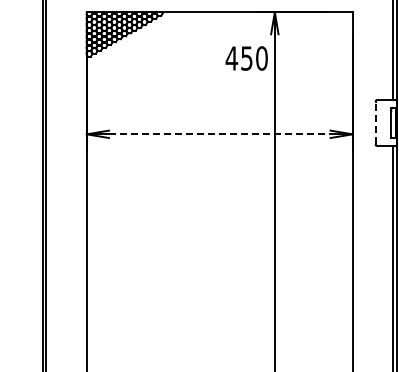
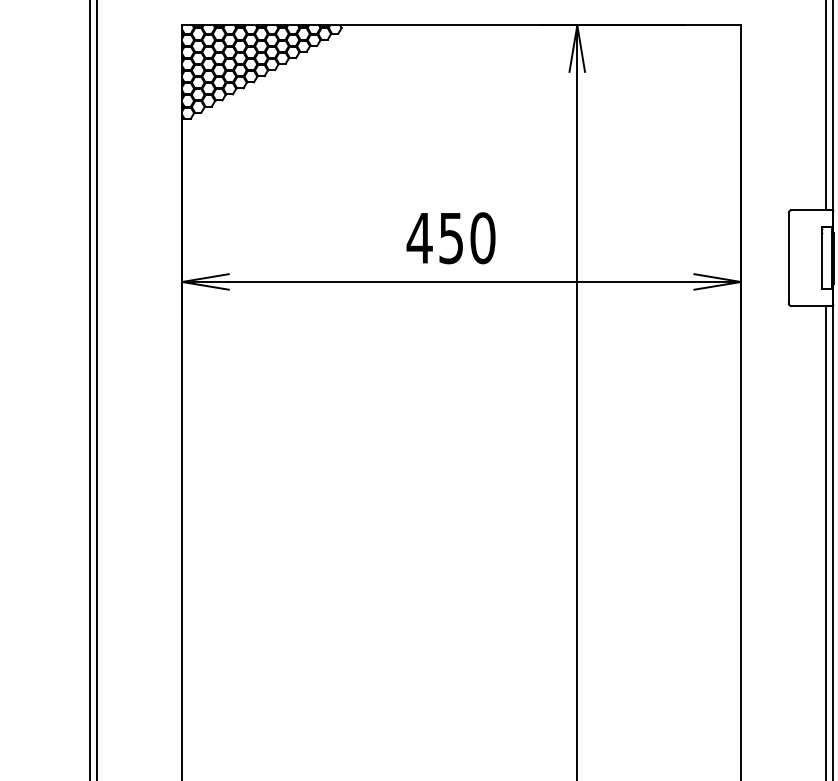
text: (246, 58) -> (450, 238), moved
line: (375, 123) -> (788, 259), dashed -> solid
line: (219, 134) -> (461, 282), dashed -> solid

